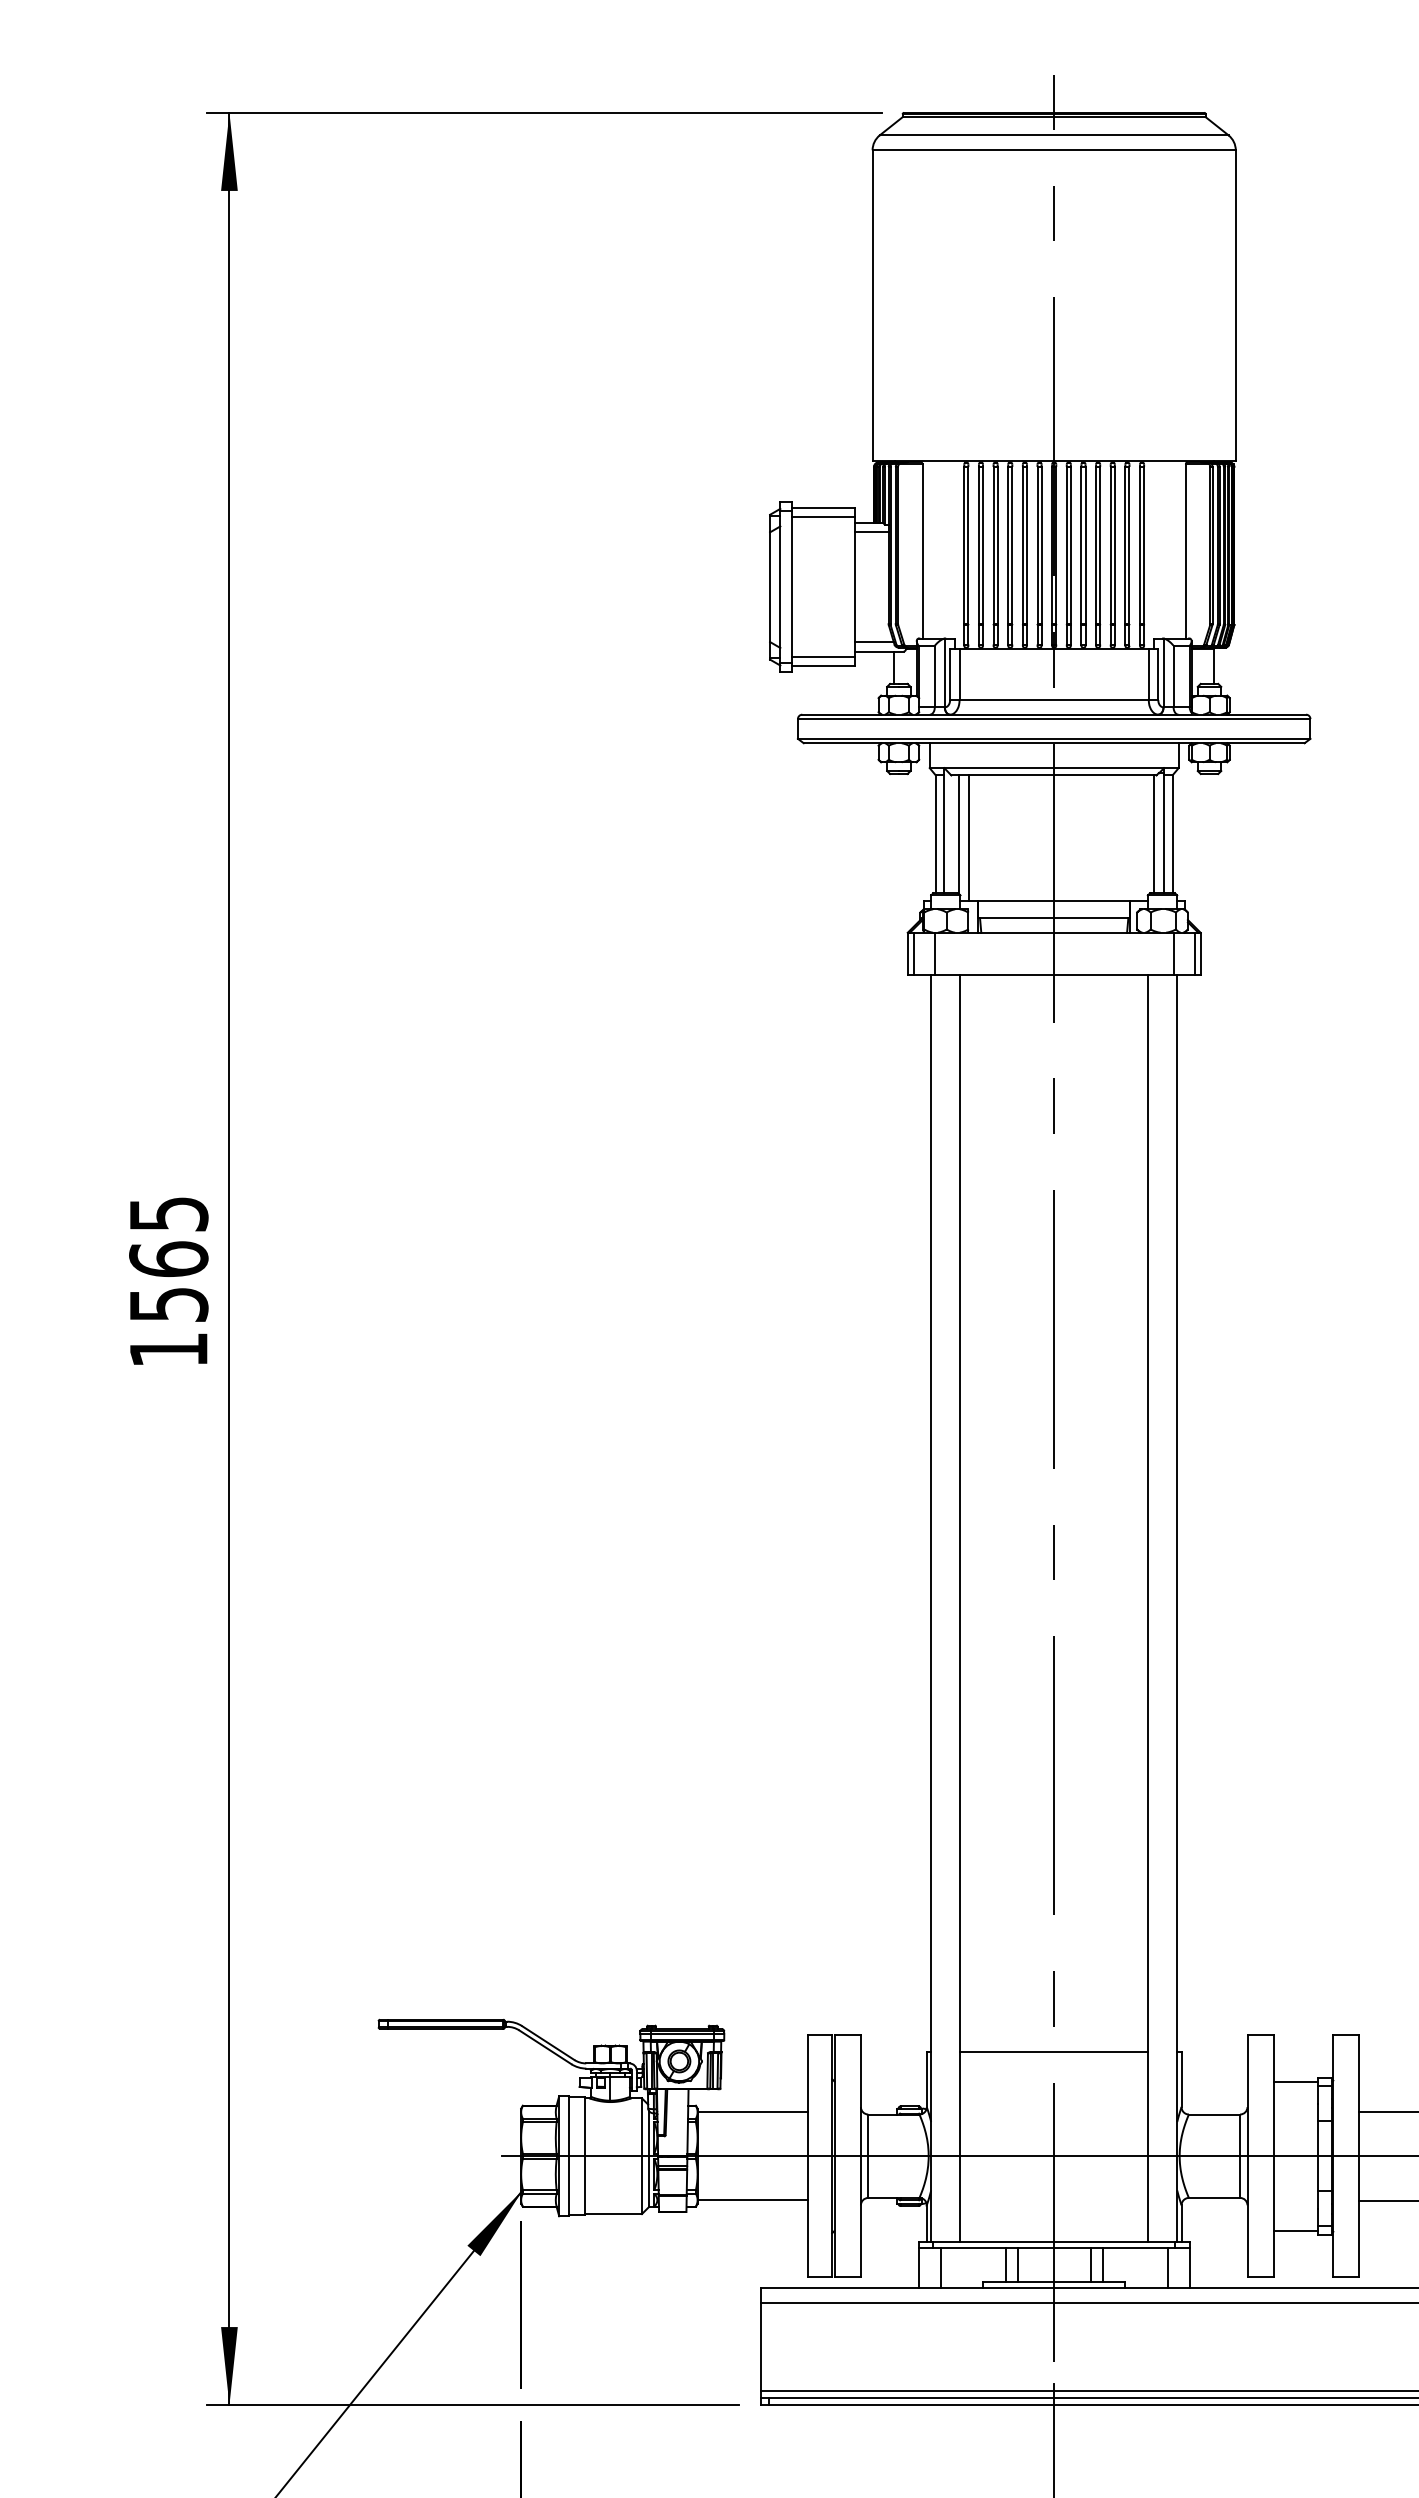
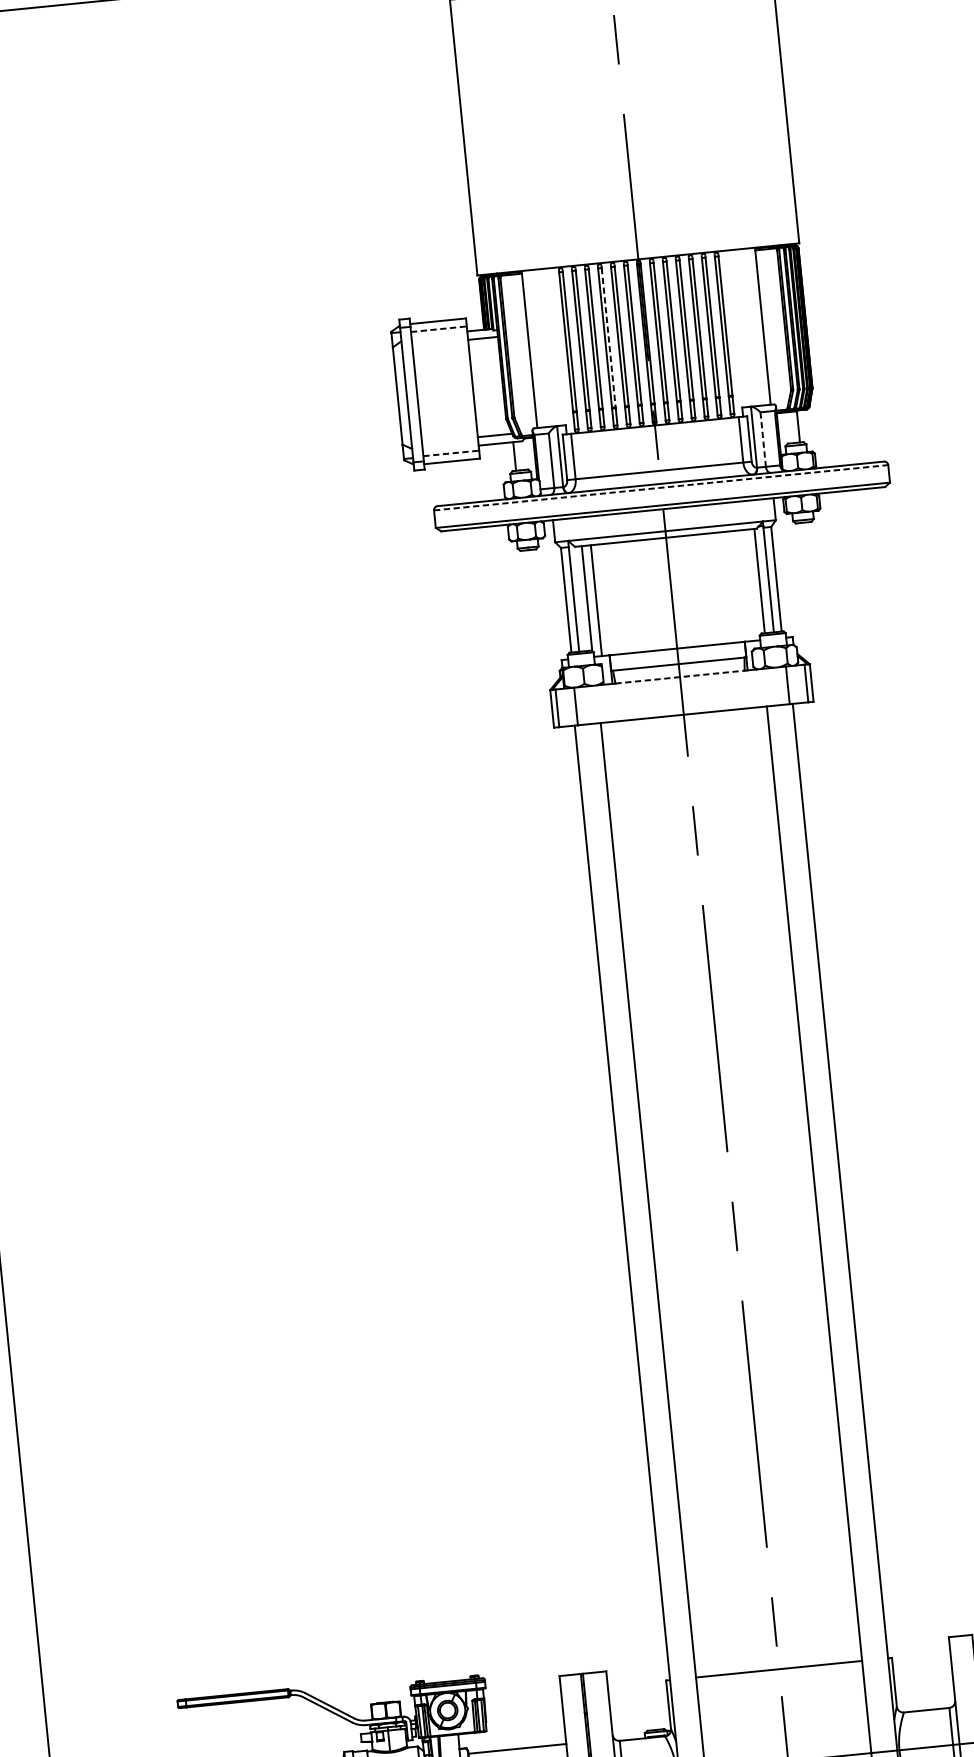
line: (824, 517) -> (439, 329), solid -> dashed
line: (1012, 545) -> (608, 337), solid -> dashed
line: (824, 657) -> (452, 453), solid -> dashed
line: (1173, 676) -> (763, 439), solid -> dashed
line: (1054, 719) -> (661, 488), solid -> dashed
line: (1054, 932) -> (680, 676), solid -> dashed

